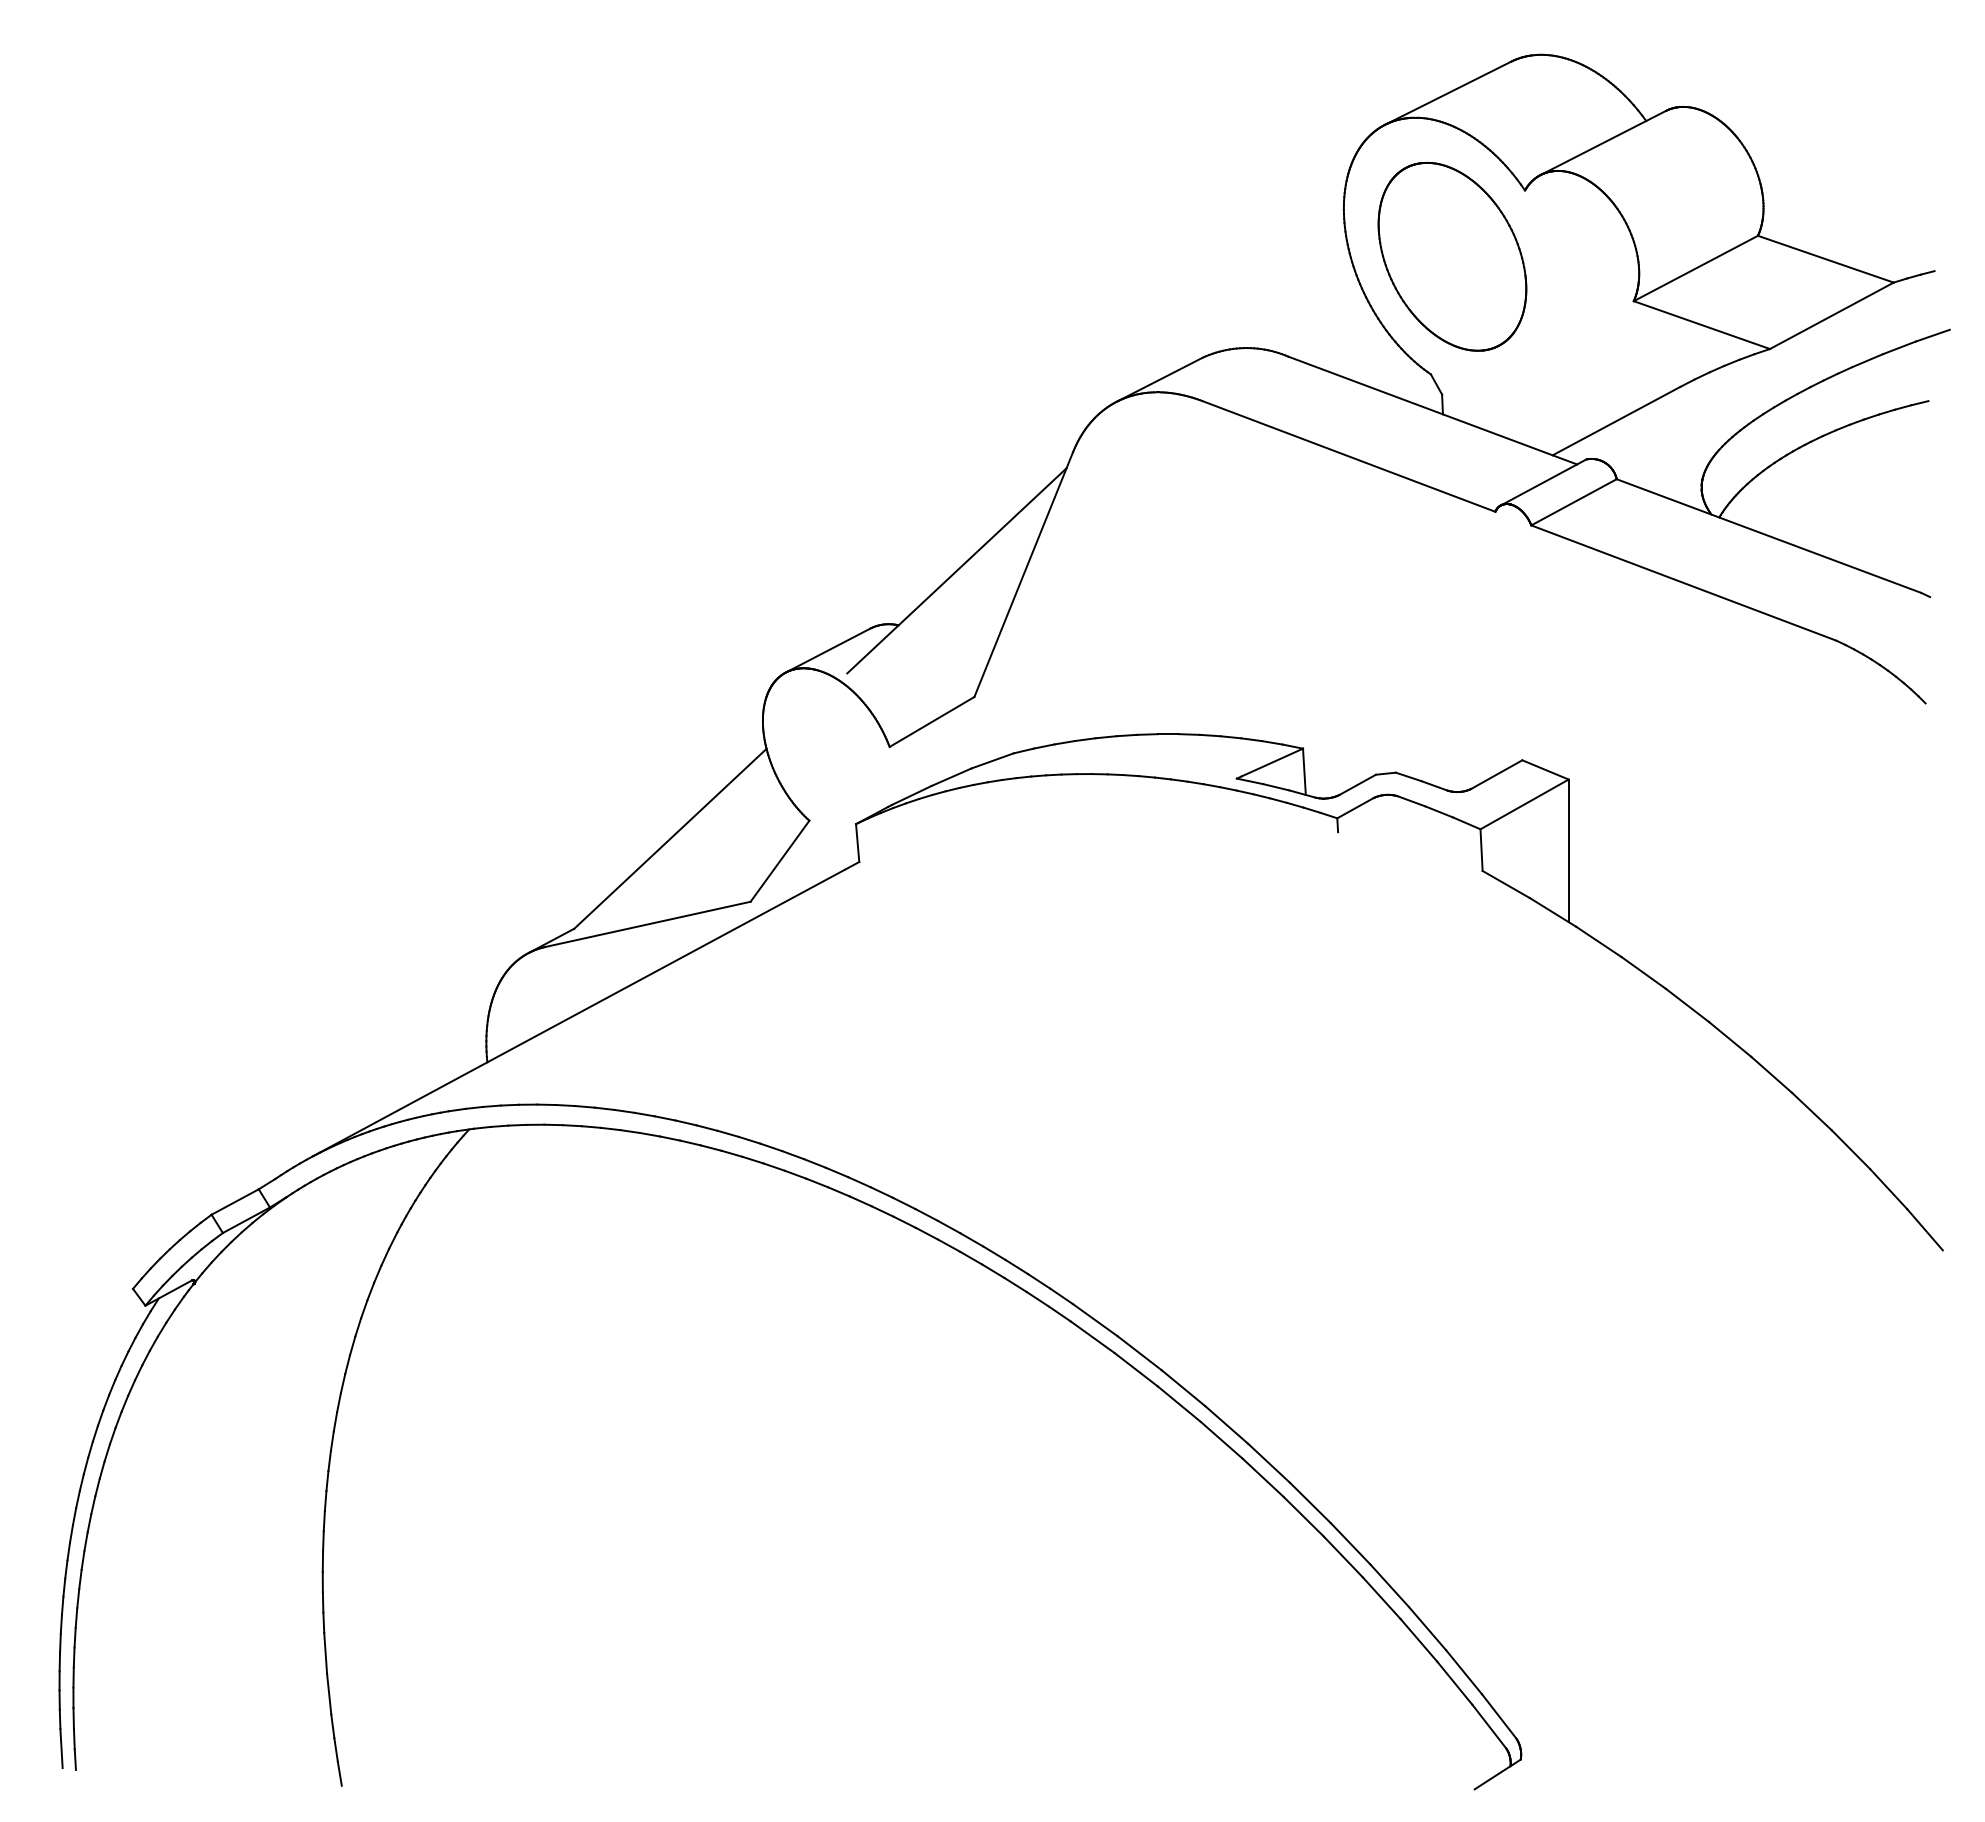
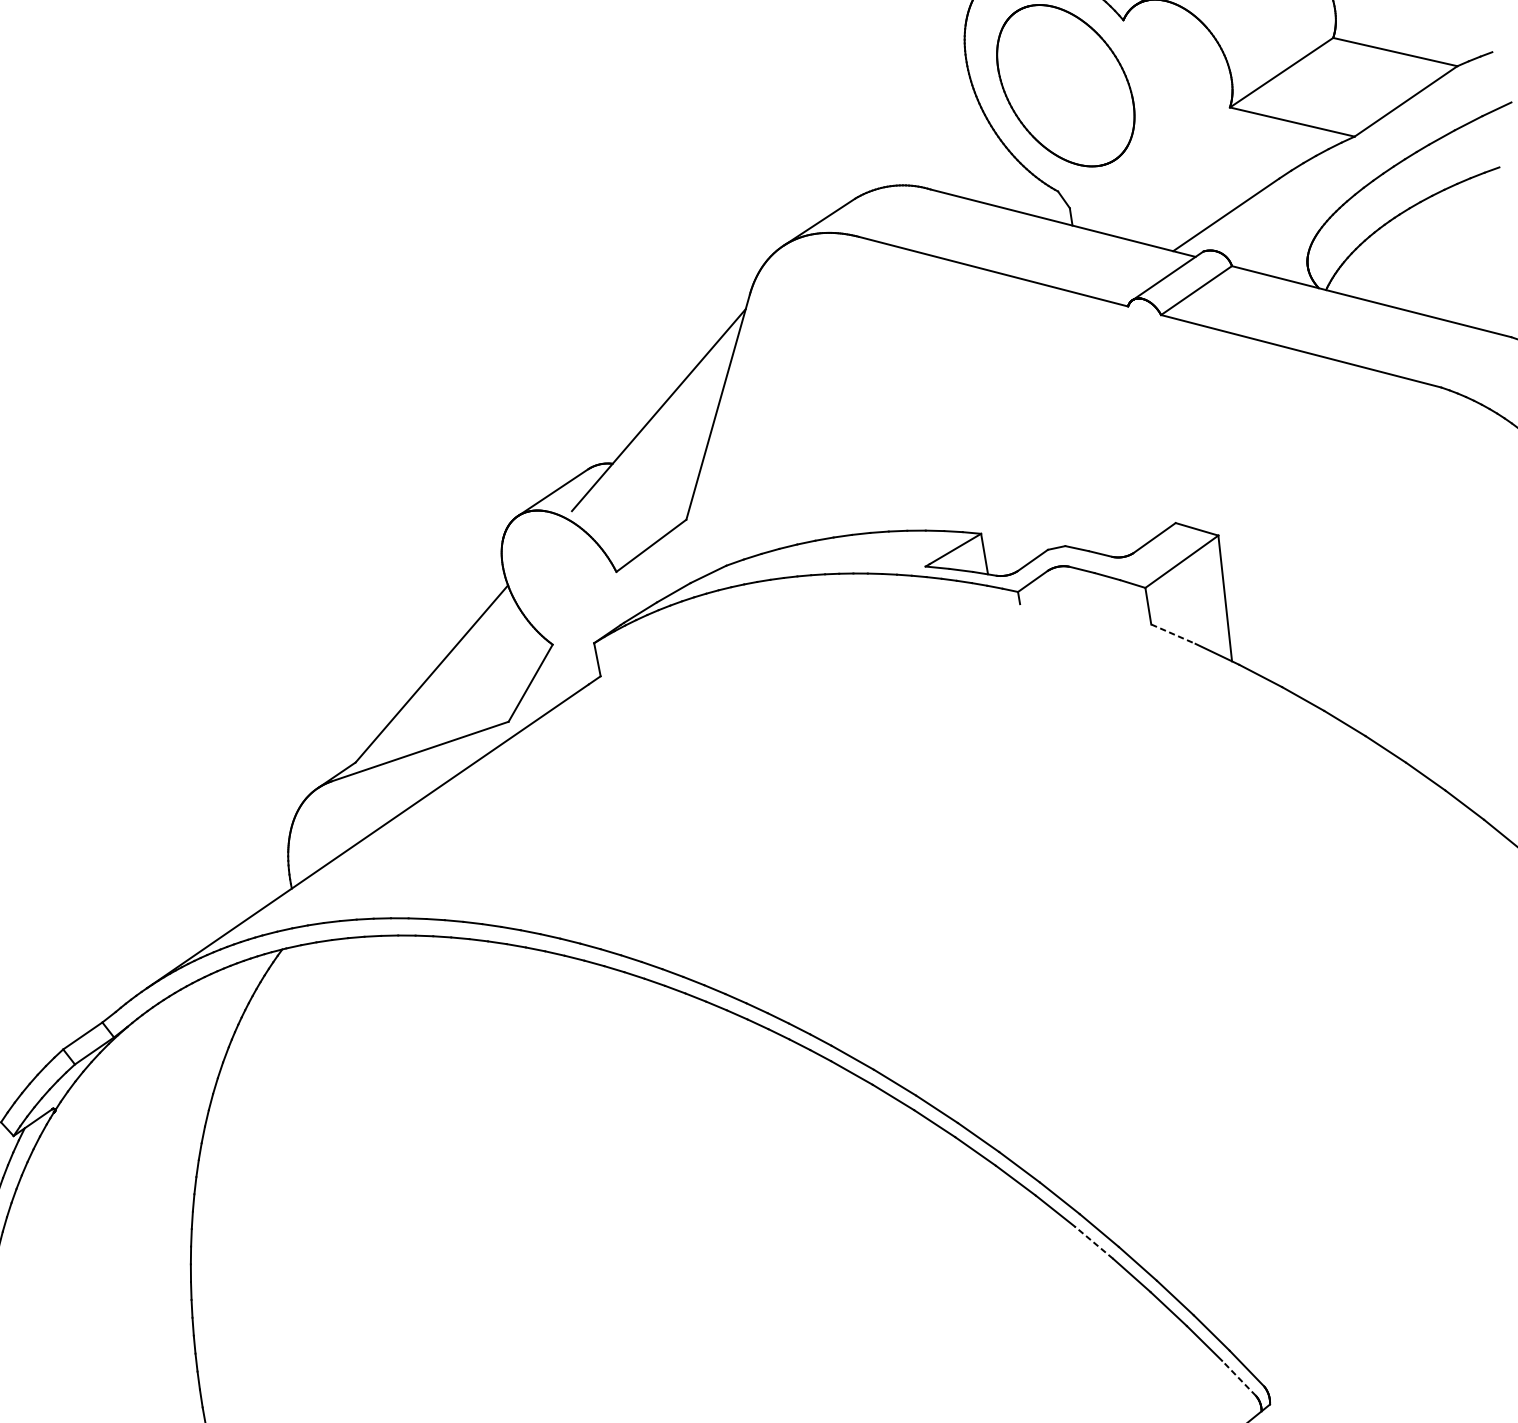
line: (1506, 884) -> (1173, 634), solid -> dashed
line: (1342, 1556) -> (1093, 1242), solid -> dashed
line: (1489, 1726) -> (1239, 1378), solid -> dashed

